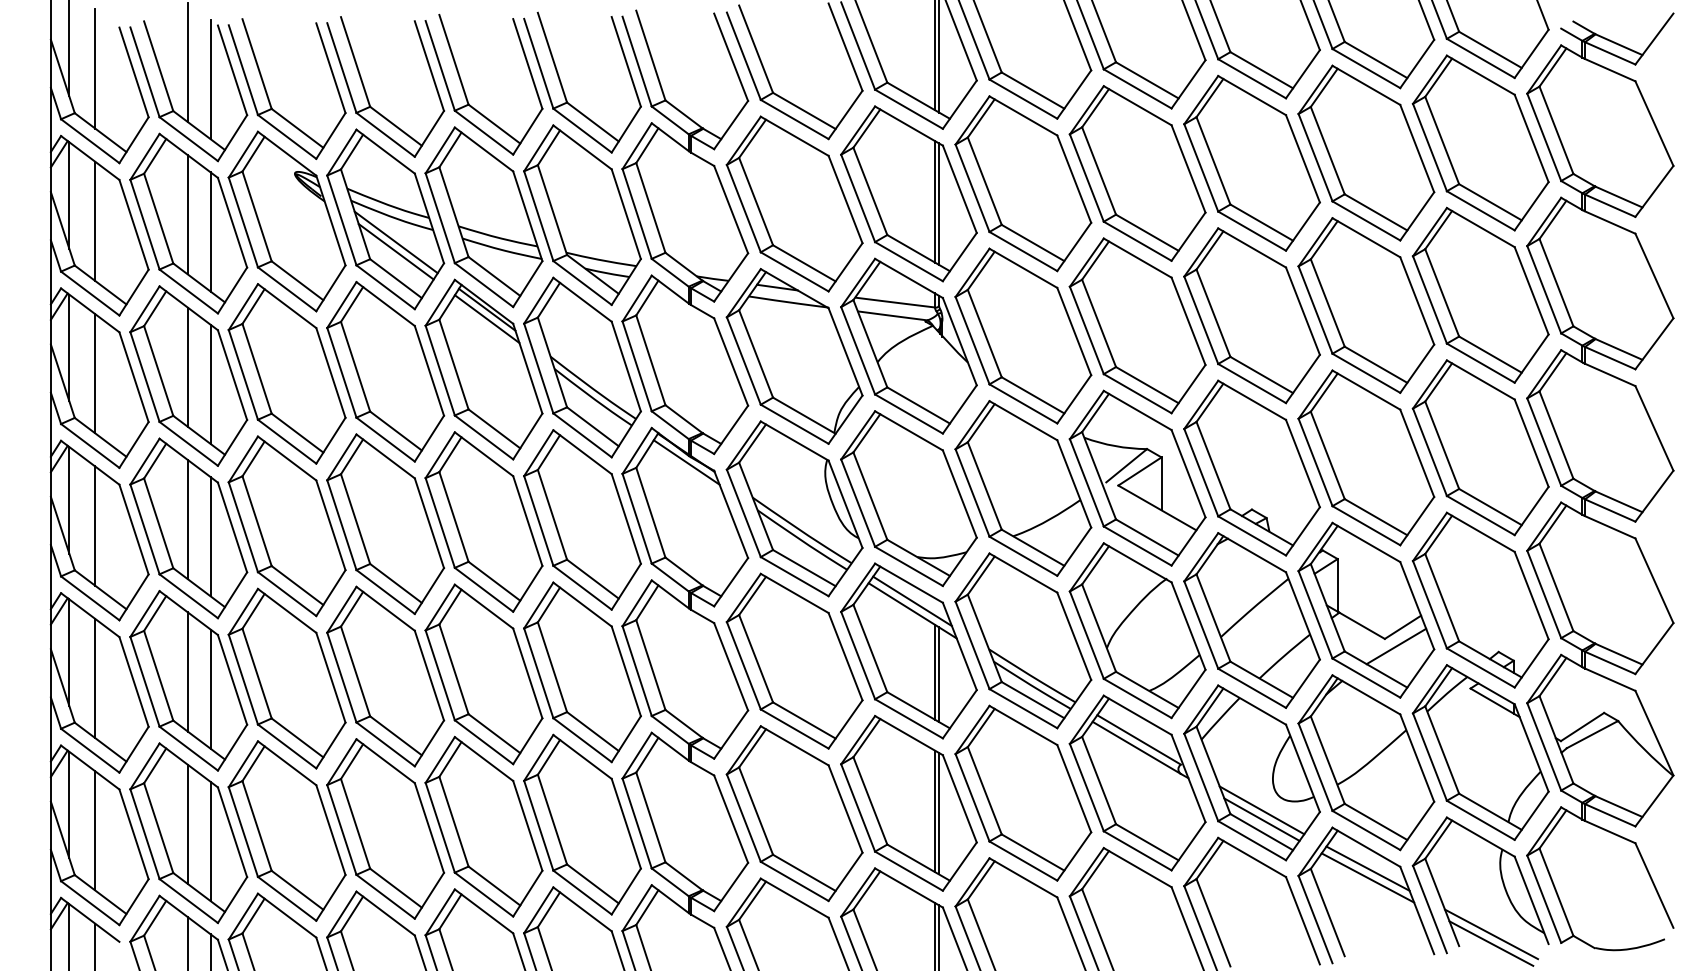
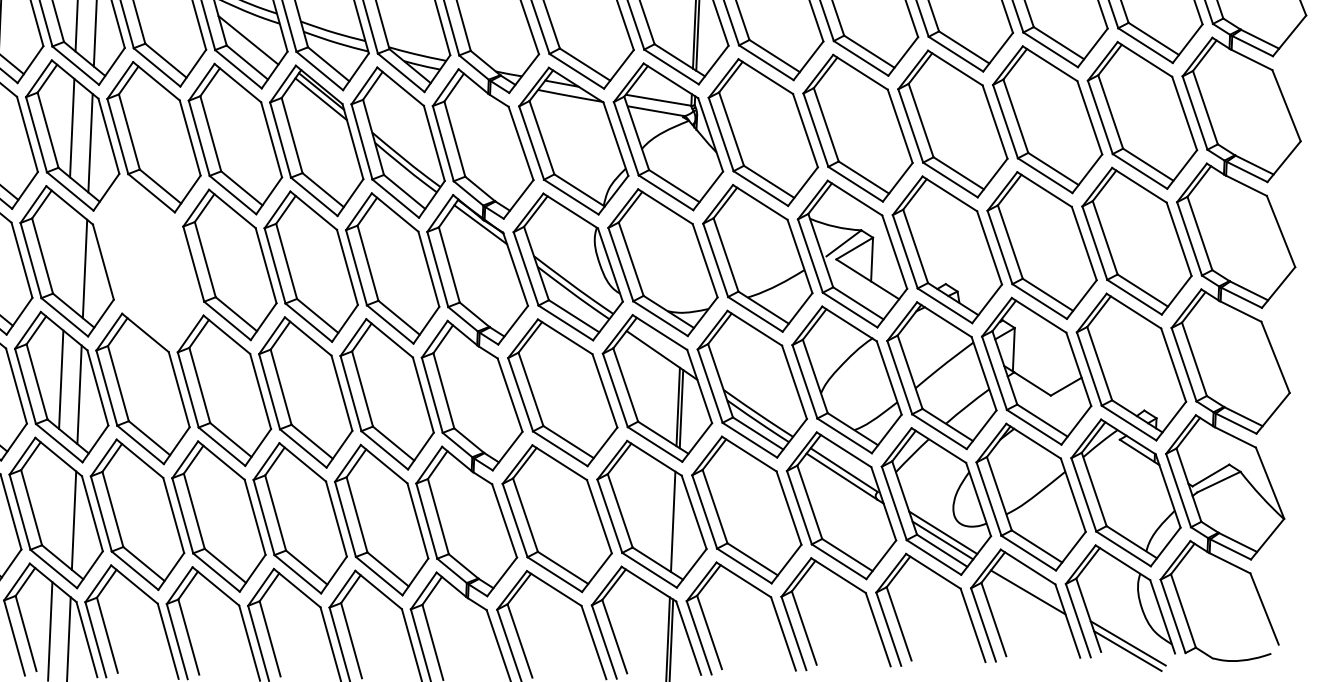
line: (395, 242) -> (248, 32), removed
line: (187, 519) -> (66, 253), removed
part: (286, 526) -> (148, 263), removed
line: (912, 601) -> (662, 347), removed
line: (1396, 646) -> (1060, 402), removed
line: (939, 813) -> (676, 523), removed
line: (187, 823) -> (55, 504), removed
line: (1367, 868) -> (1028, 584), removed

